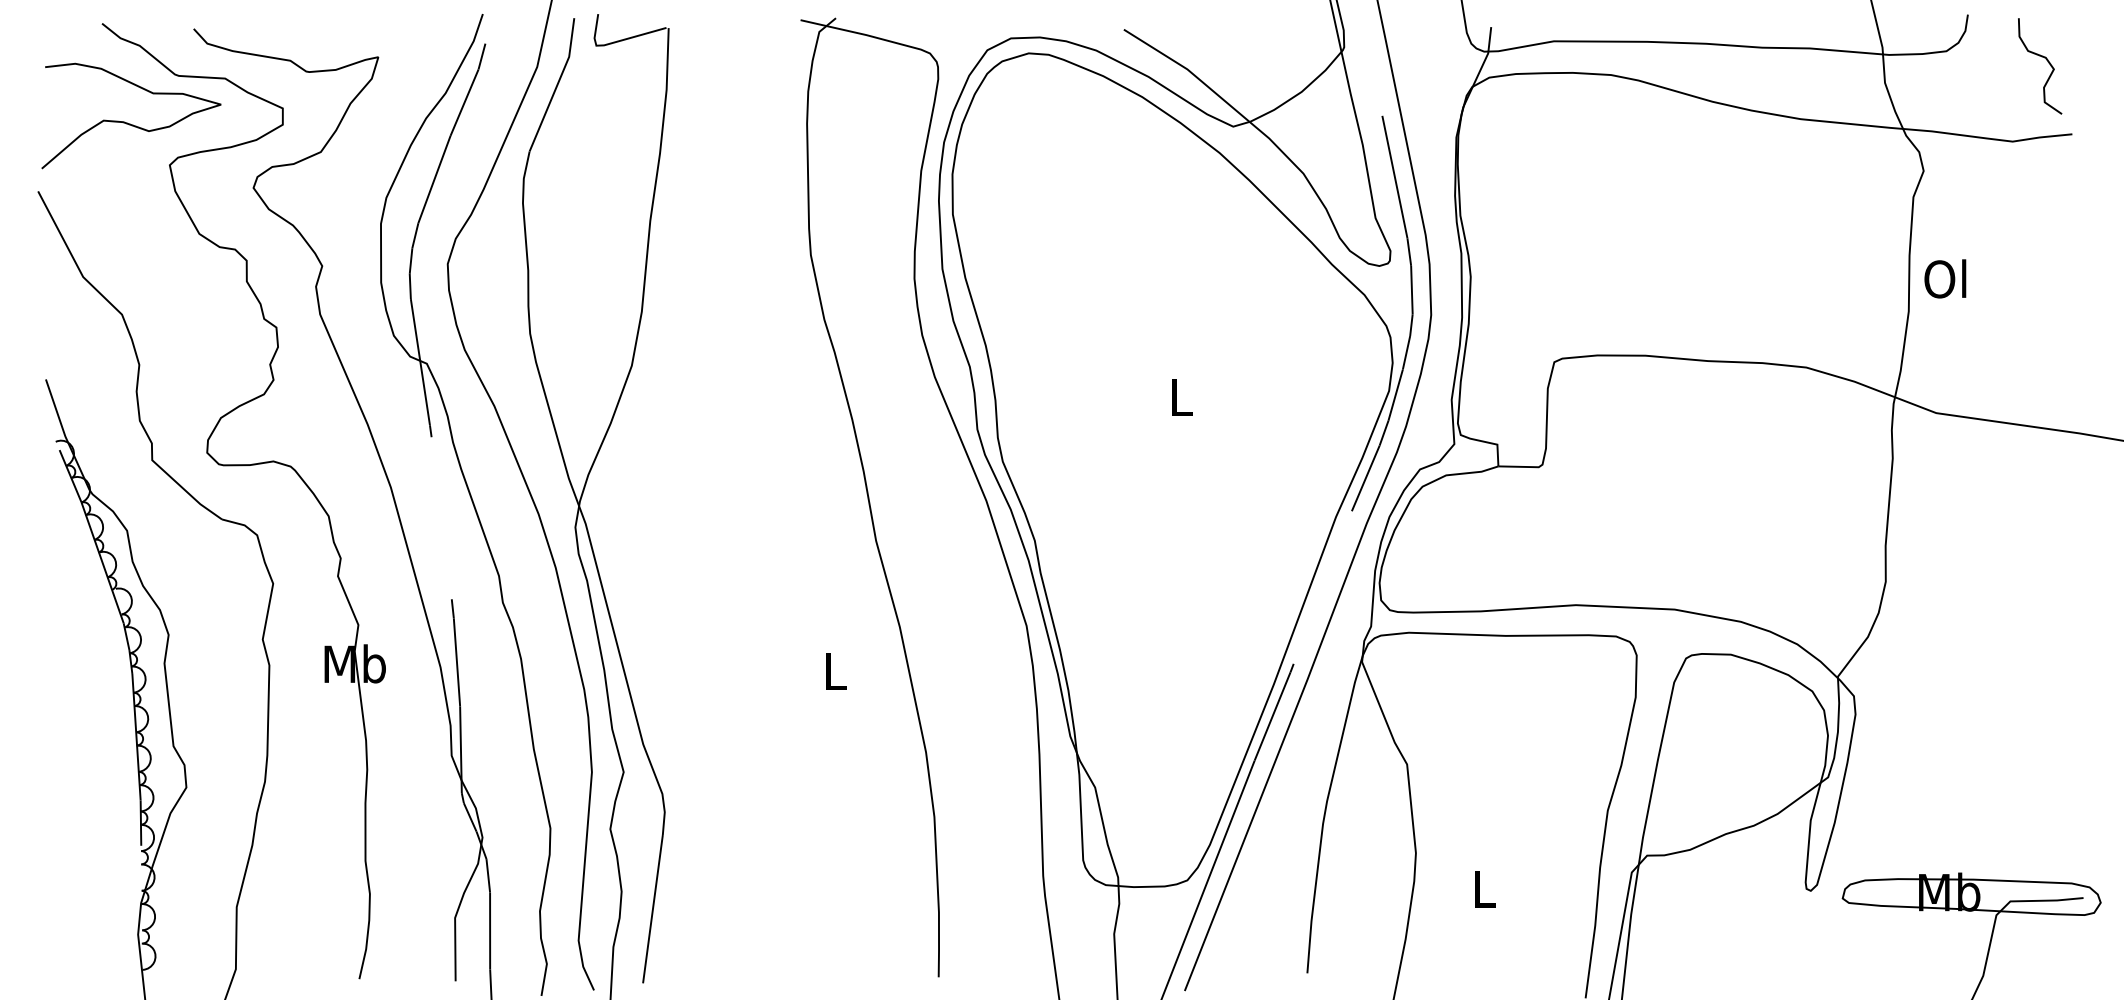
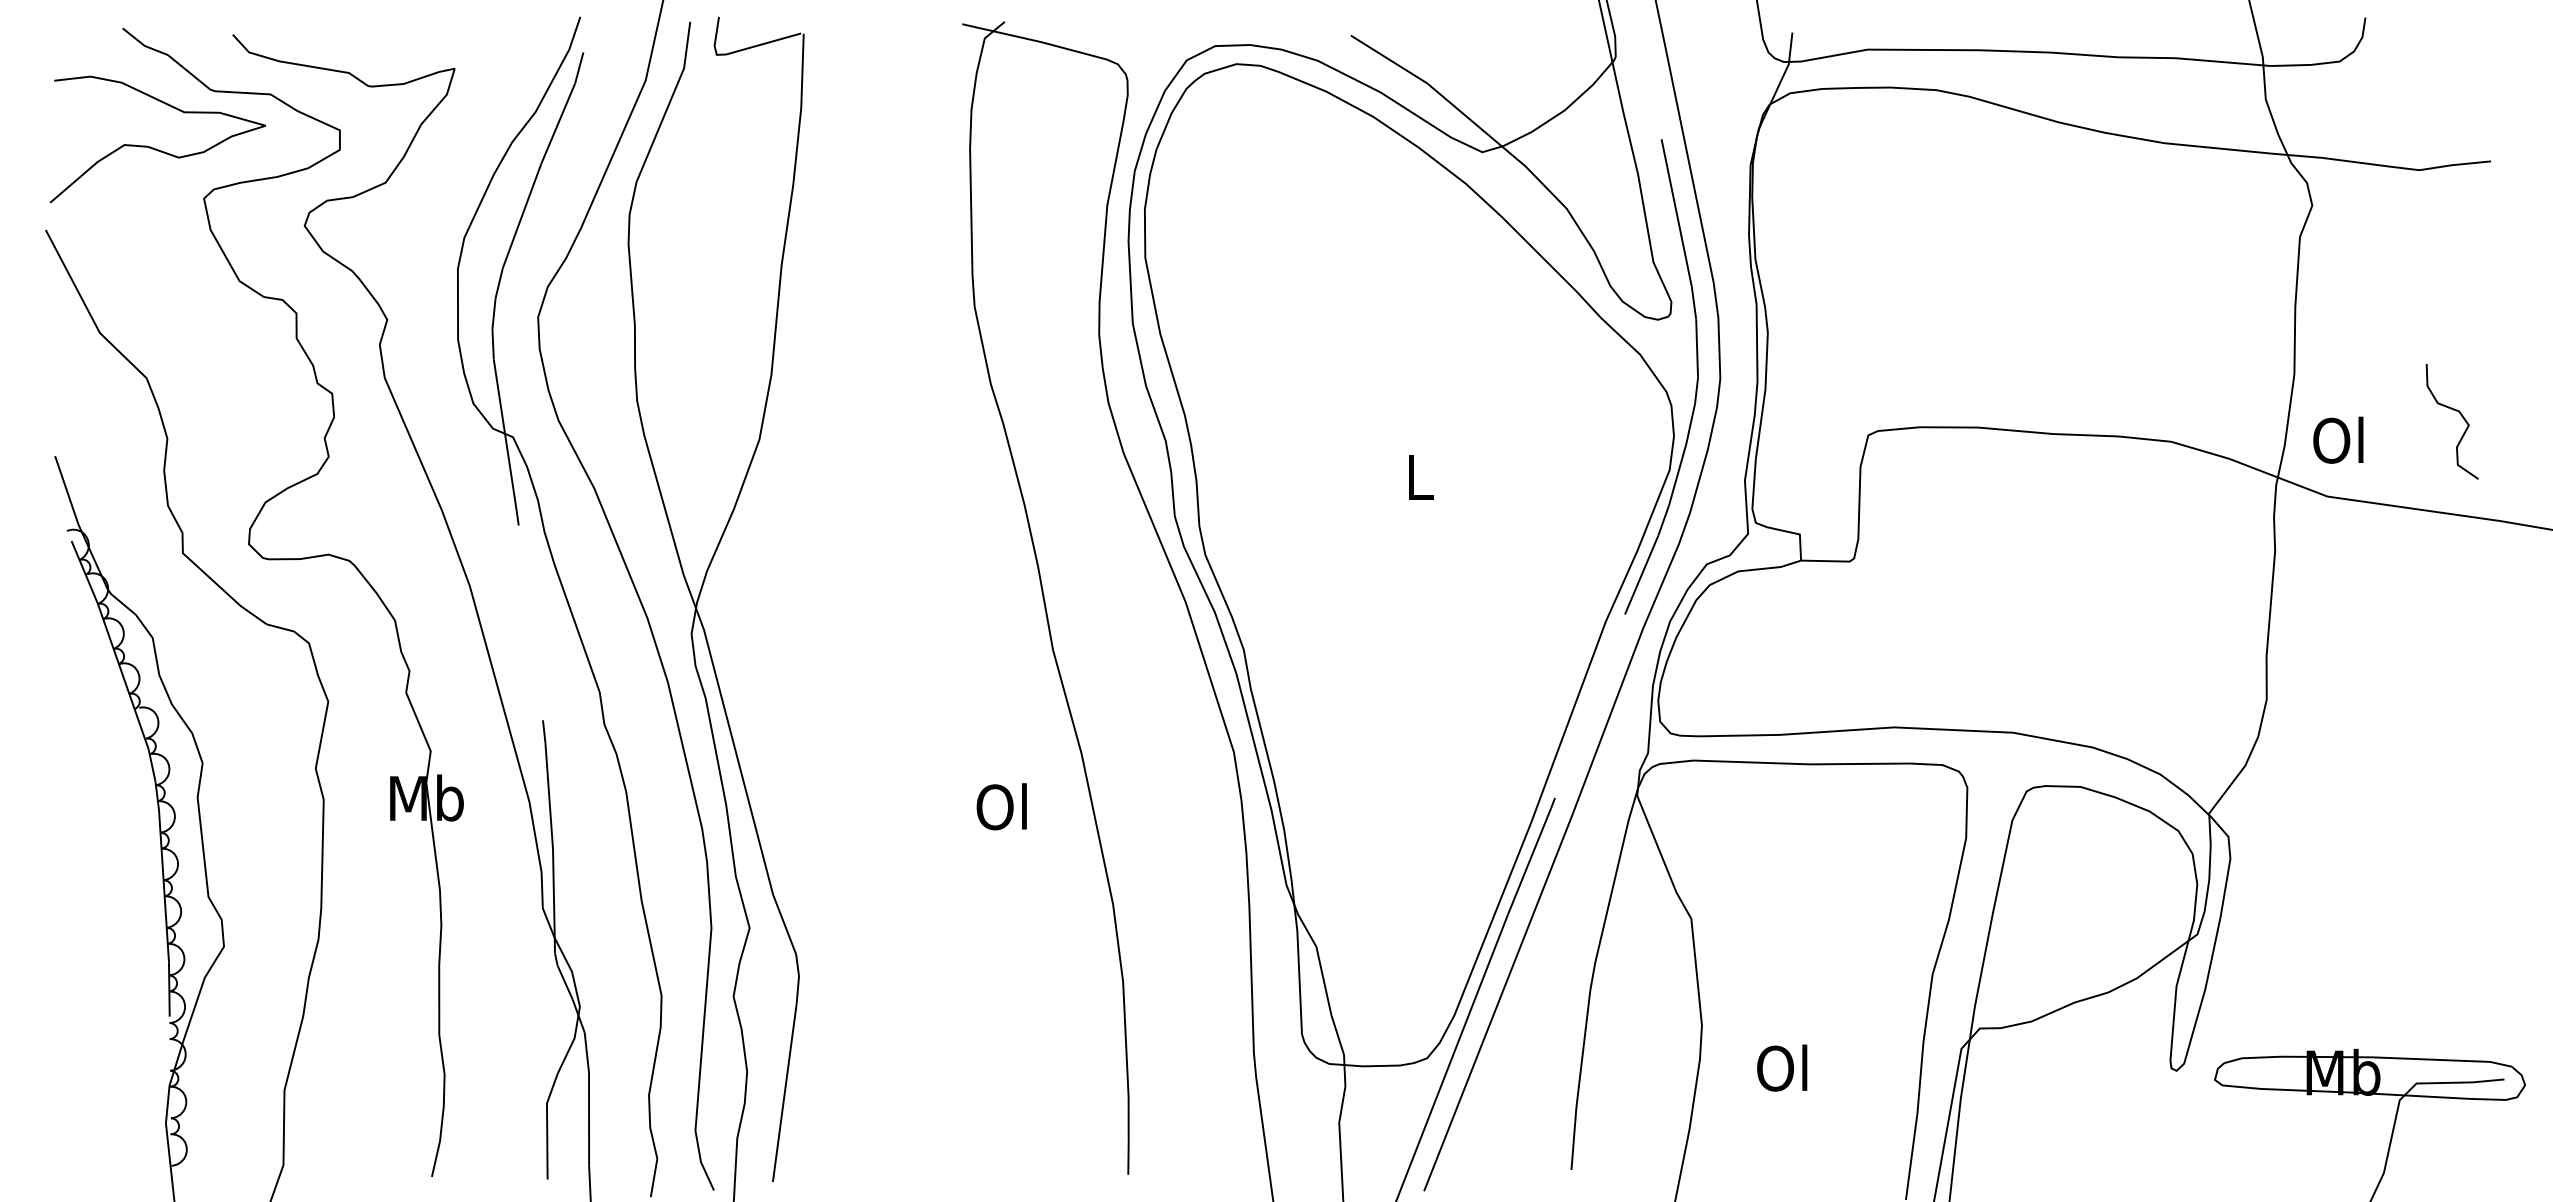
curve: (2046, 61) -> (2460, 415), moved
text: (1945, 278) -> (2338, 439), moved
text: (833, 670) -> (1001, 806), L -> Ol
text: (1482, 888) -> (1782, 1067), L -> Ol

